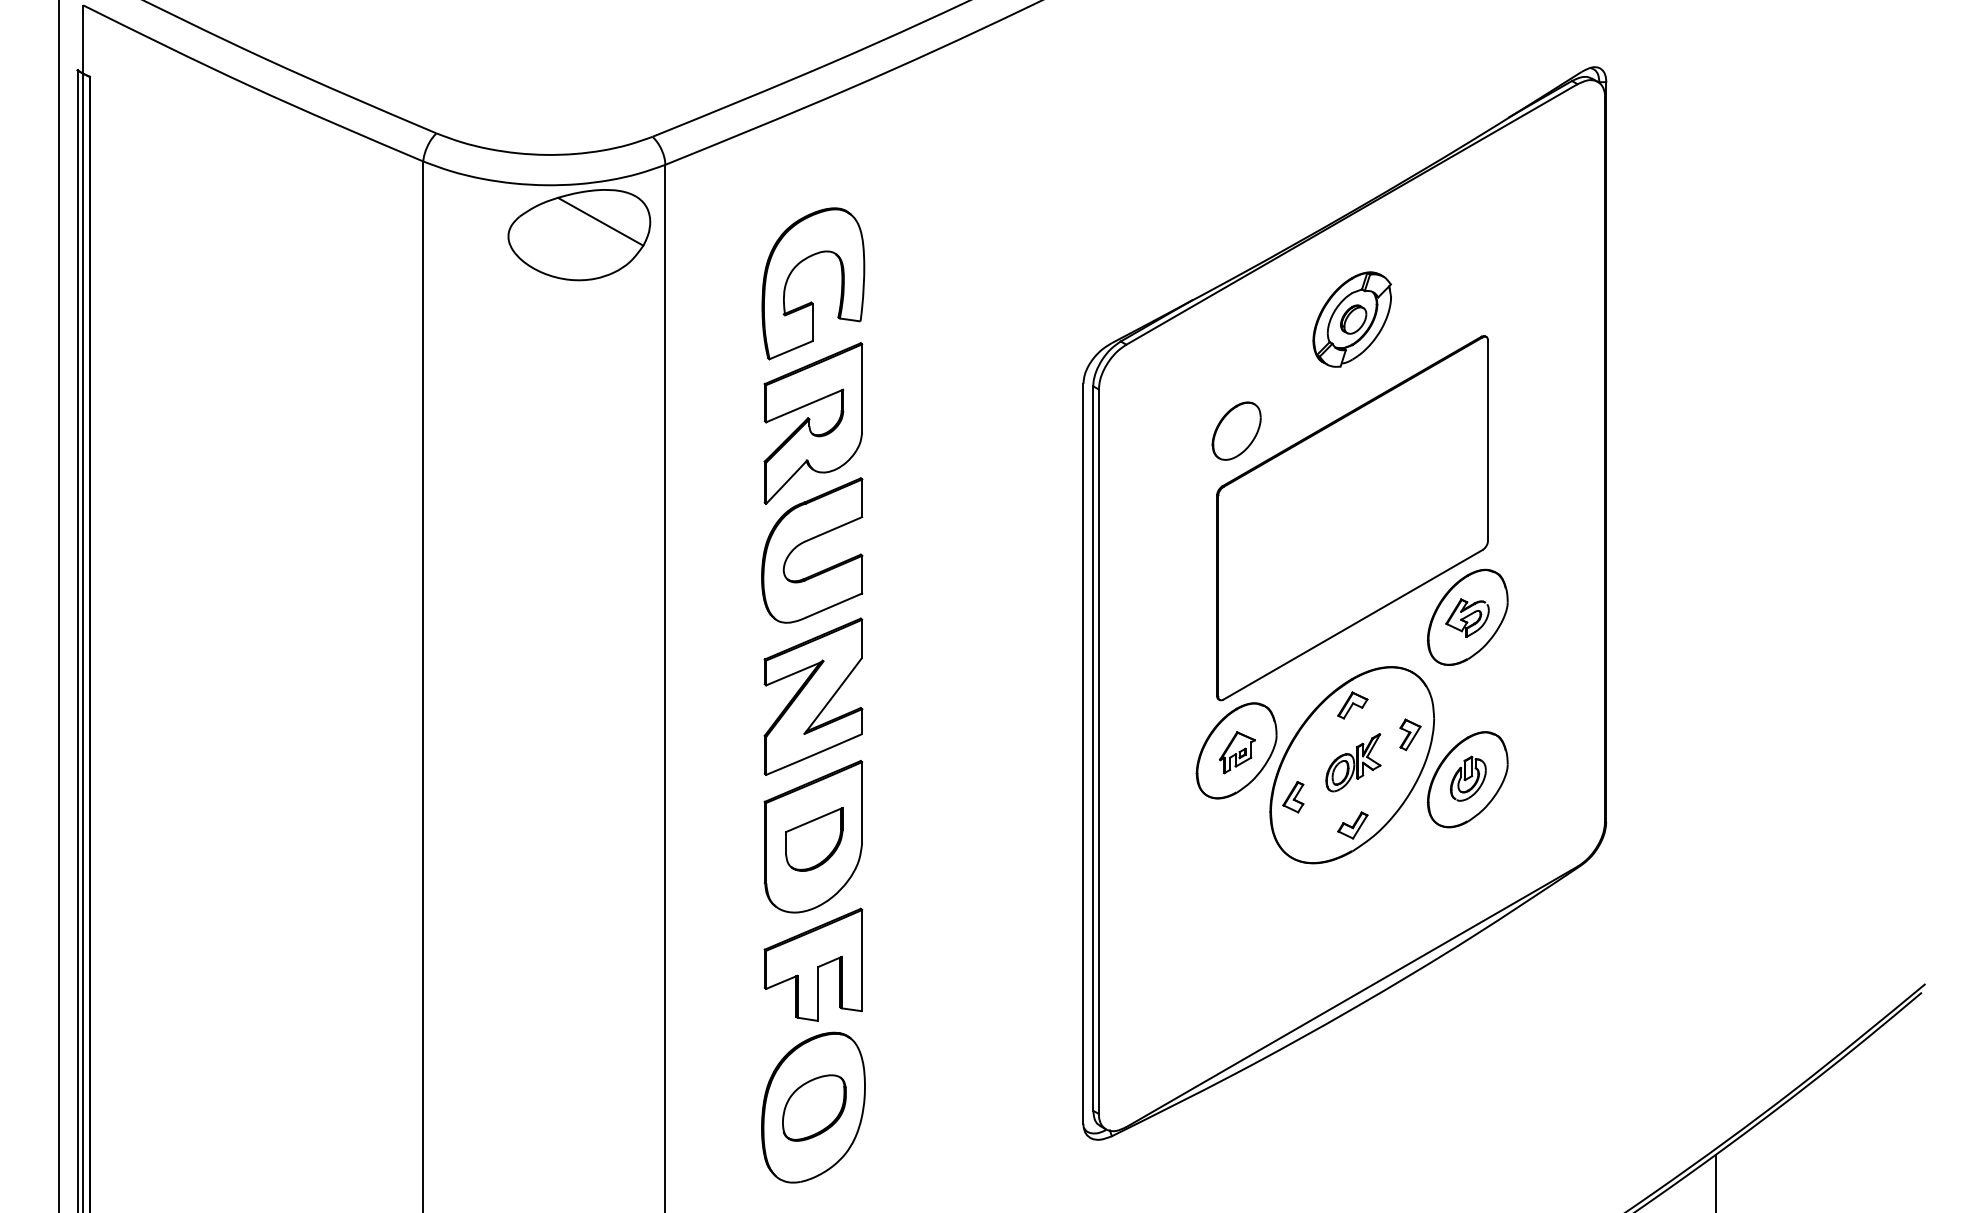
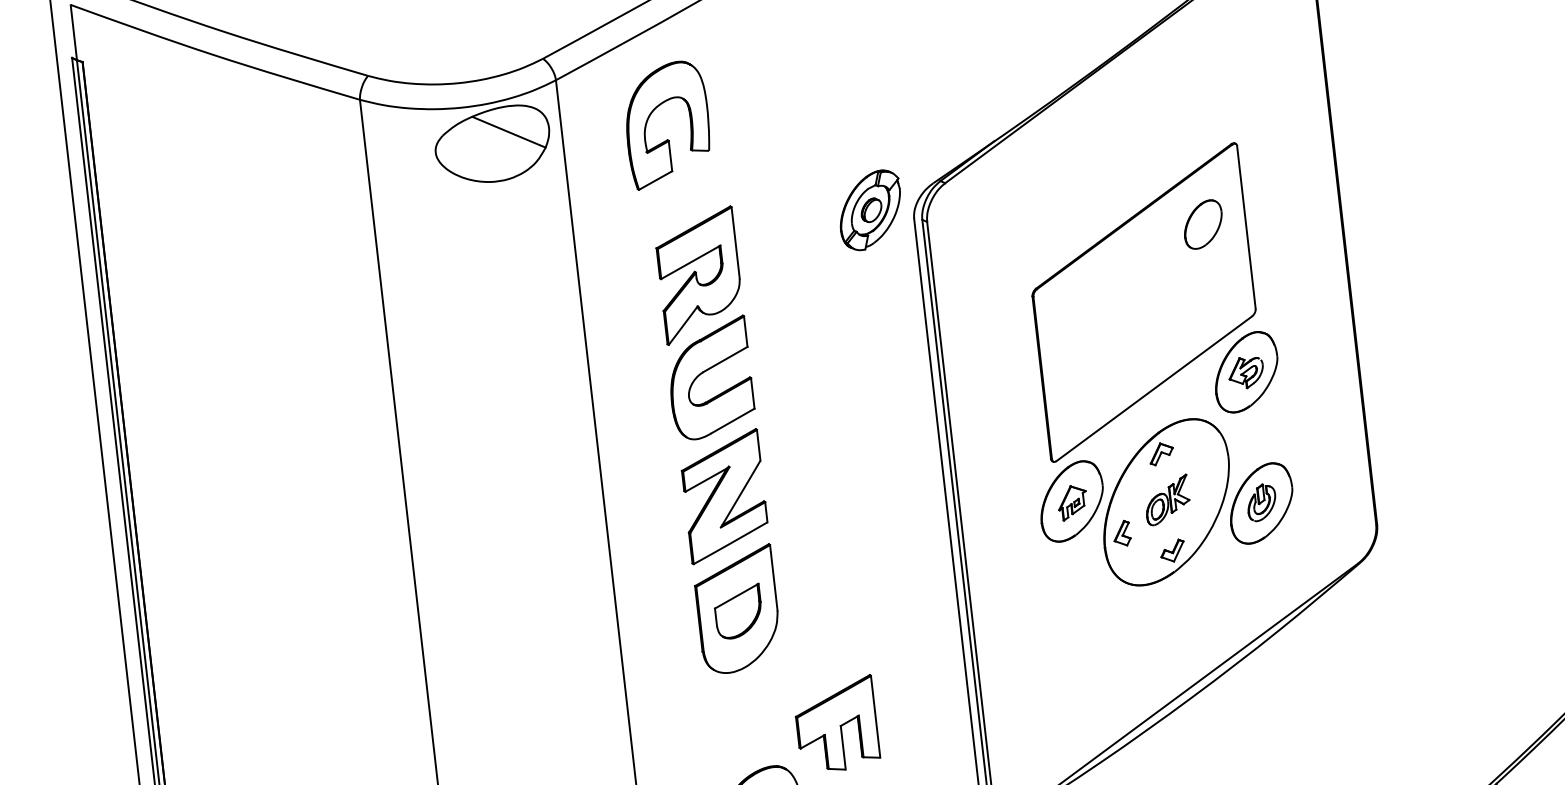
part: (811, 301) -> (667, 139), moved
part: (1351, 319) -> (869, 210), moved
part: (1236, 430) -> (1203, 224), moved
part: (1410, 734) -> (1210, 472), removed
part: (813, 964) -> (836, 724), moved

